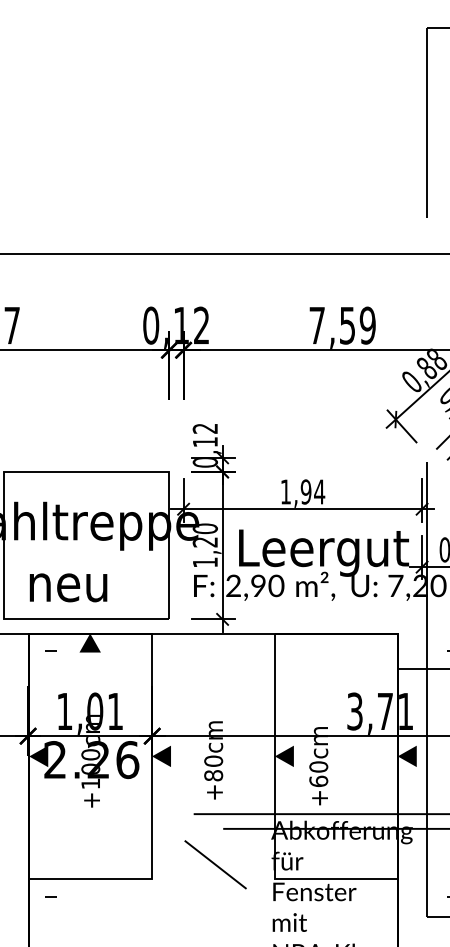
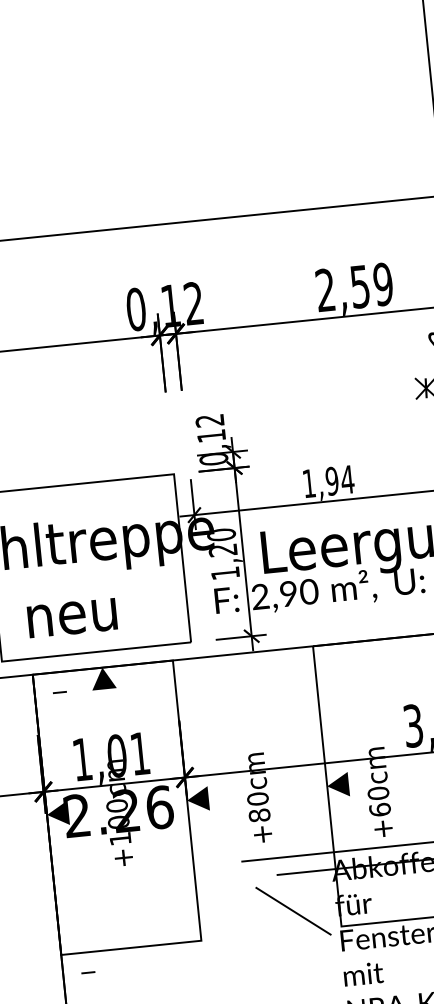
text: (316, 324) -> (324, 289), 7,59 -> 2,59
line: (215, 864) -> (293, 910), moved

